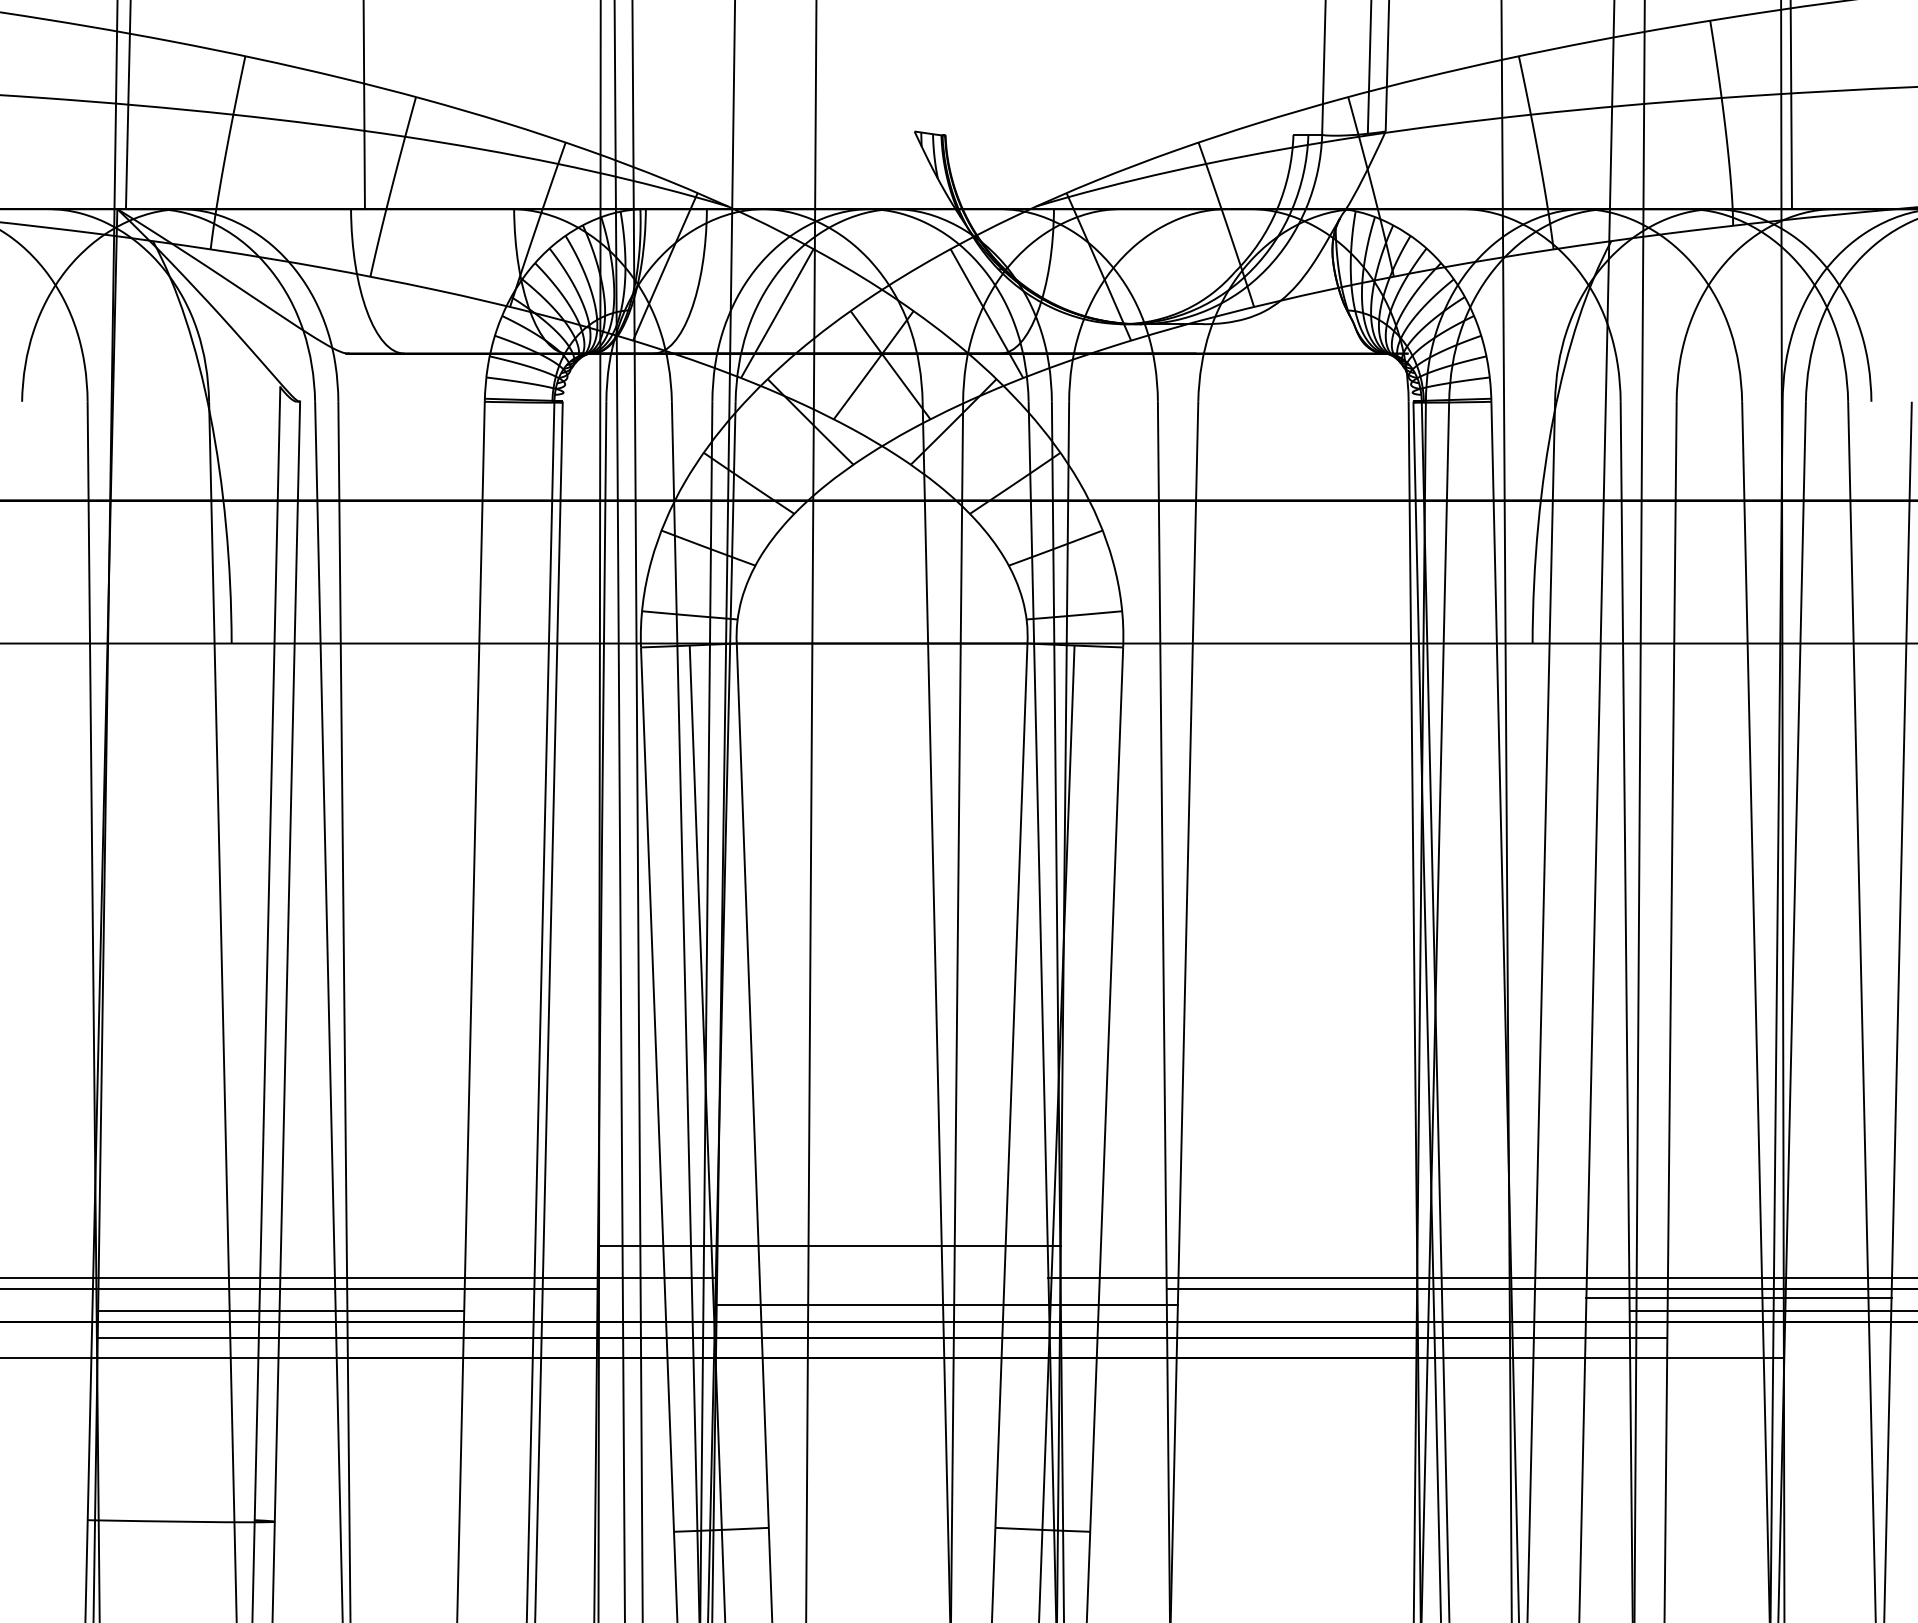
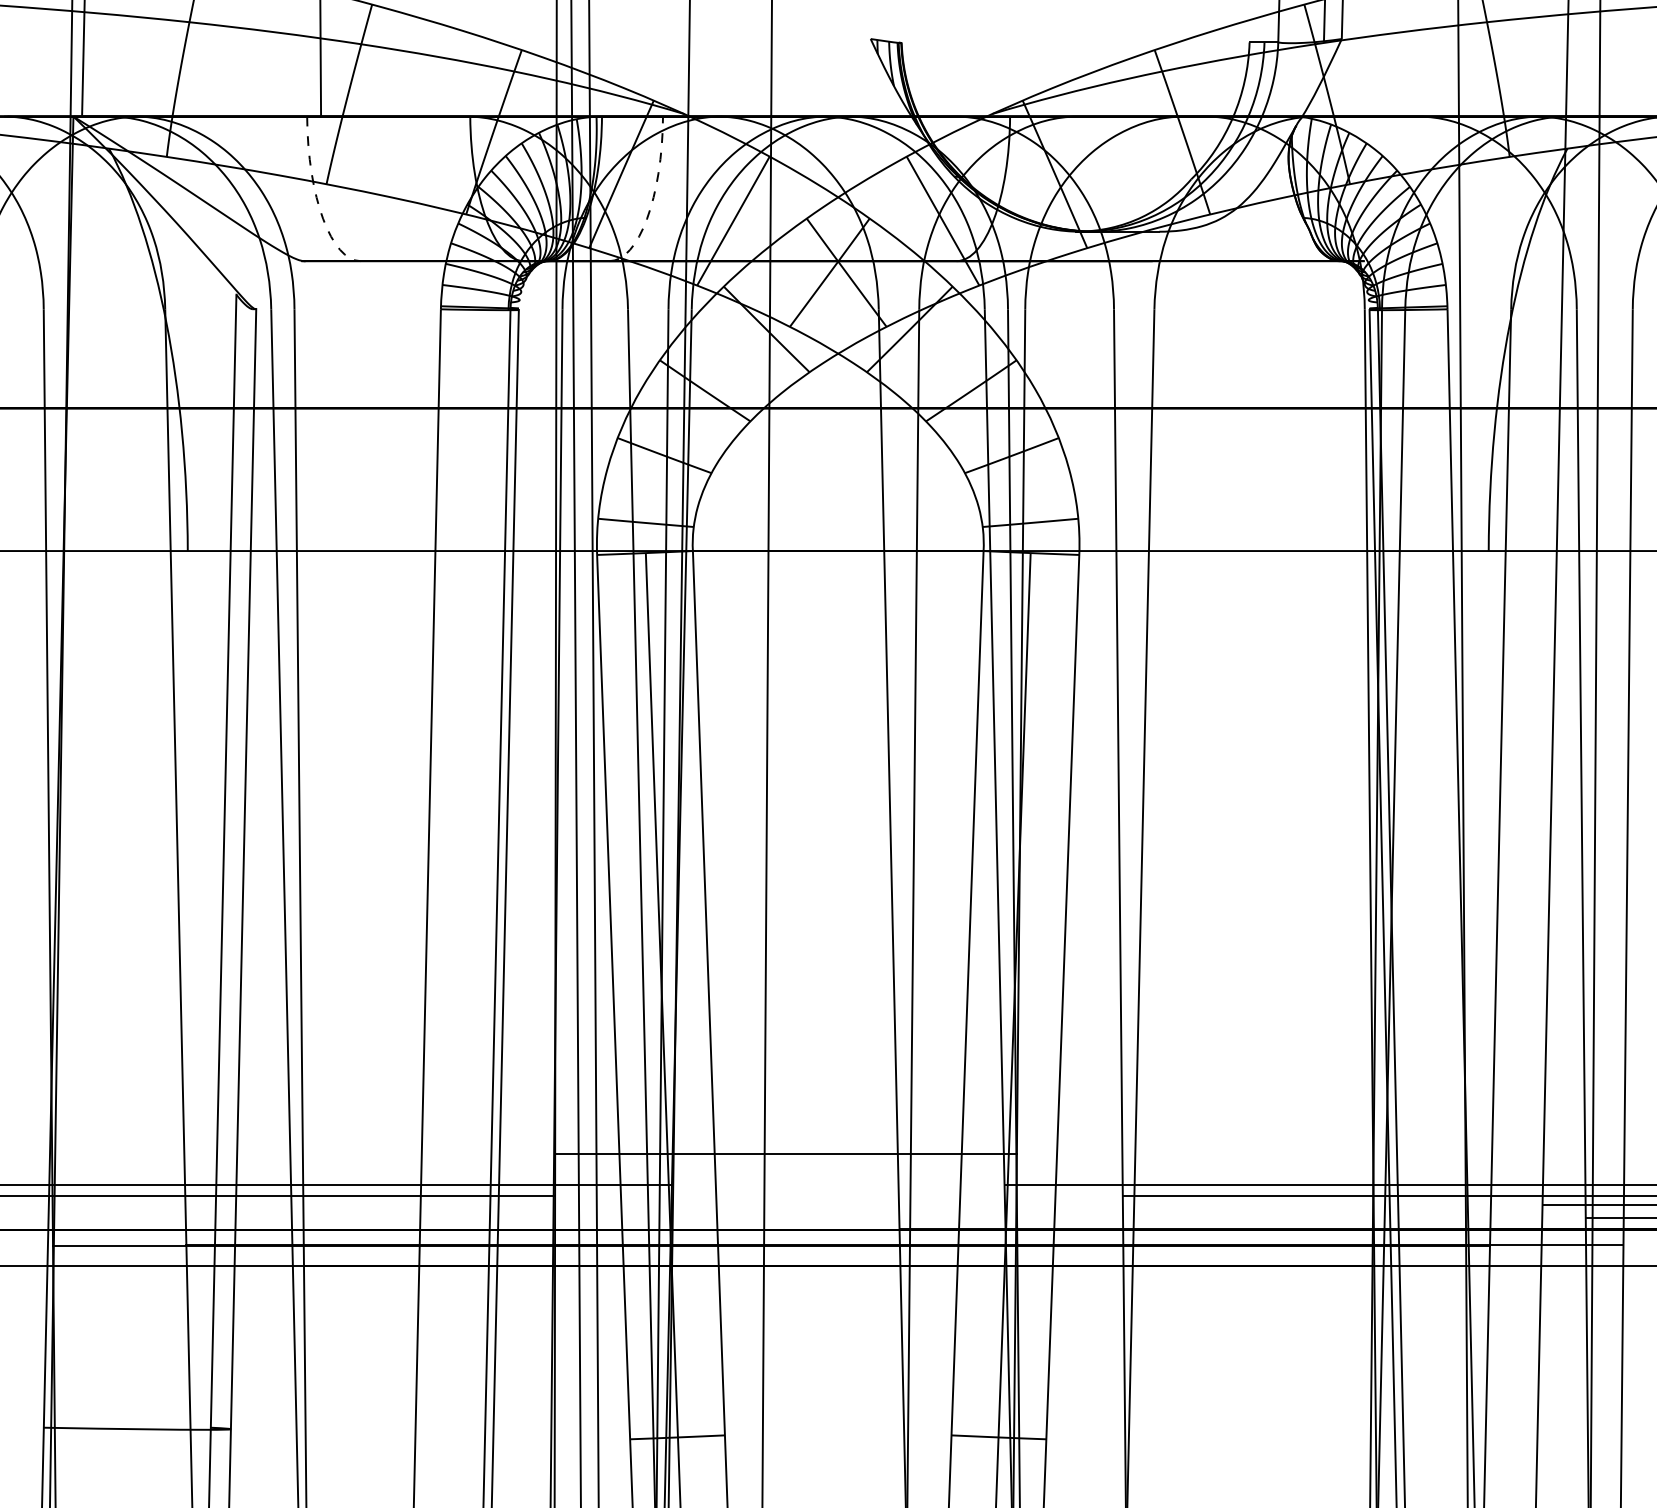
arc: (361, 292) -> (317, 200), solid -> dashed
arc: (696, 292) -> (652, 200), solid -> dashed
line: (946, 1304) -> (902, 1212), removed
line: (281, 1310) -> (237, 1218), removed

